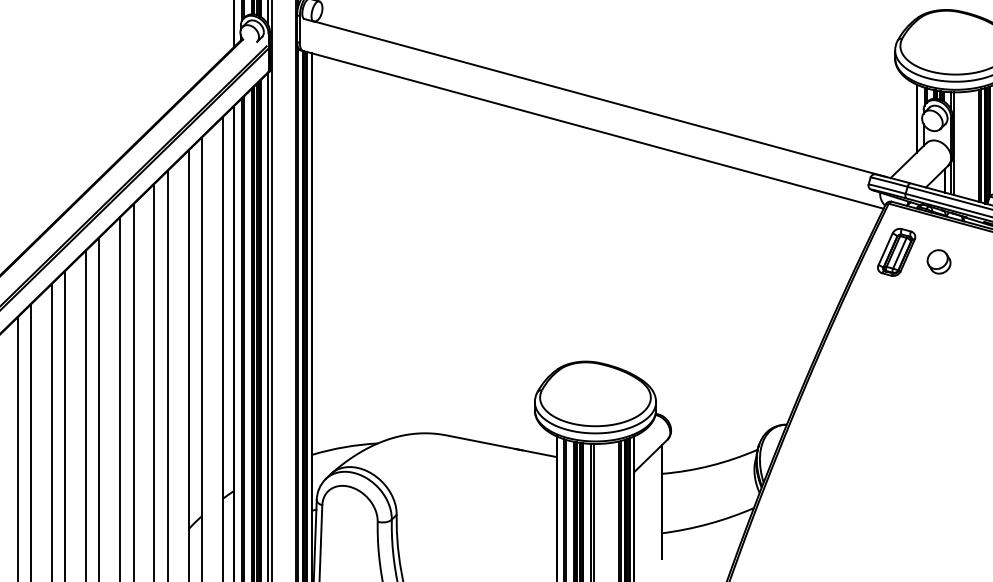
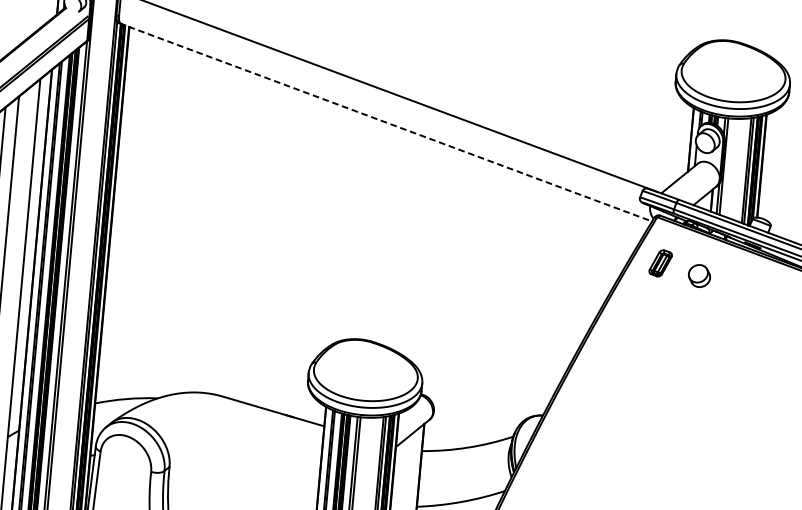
line: (592, 129) -> (385, 122), solid -> dashed
part: (896, 251) -> (660, 262), size x0.6

